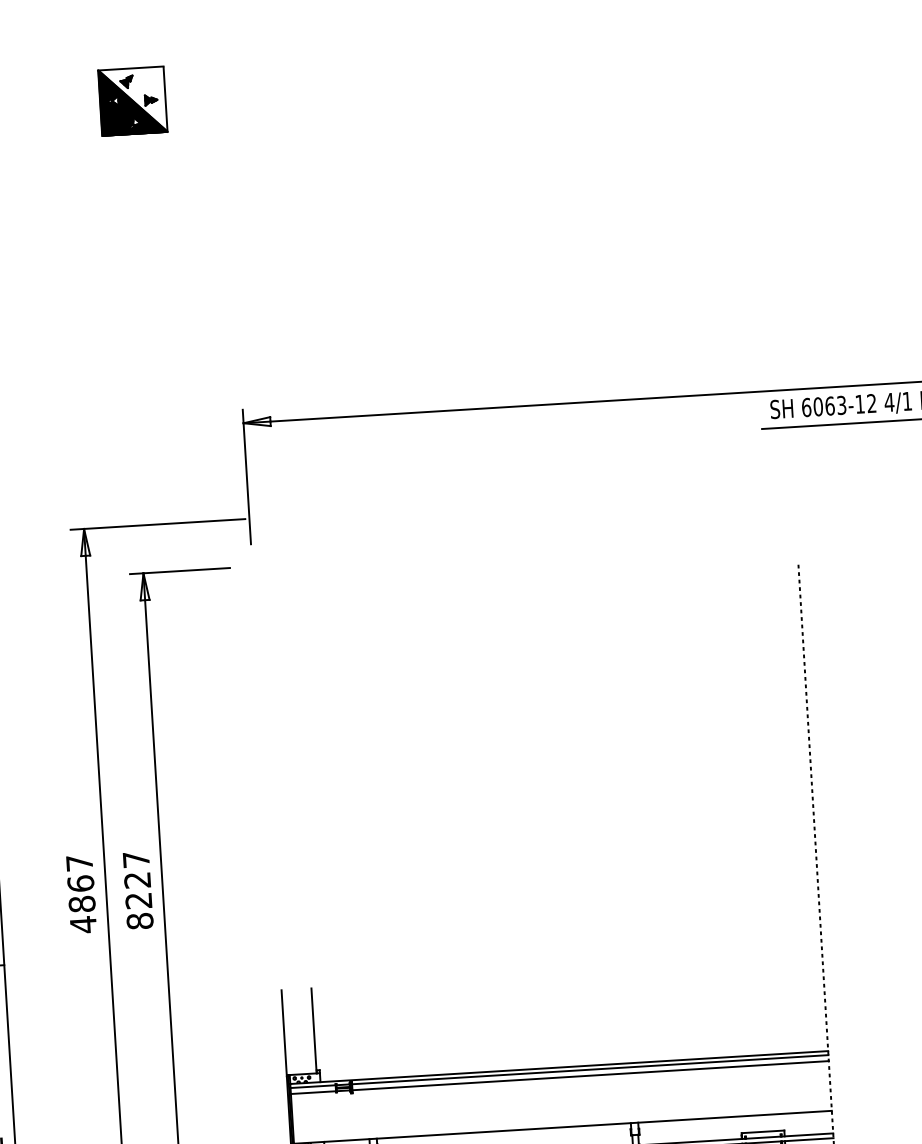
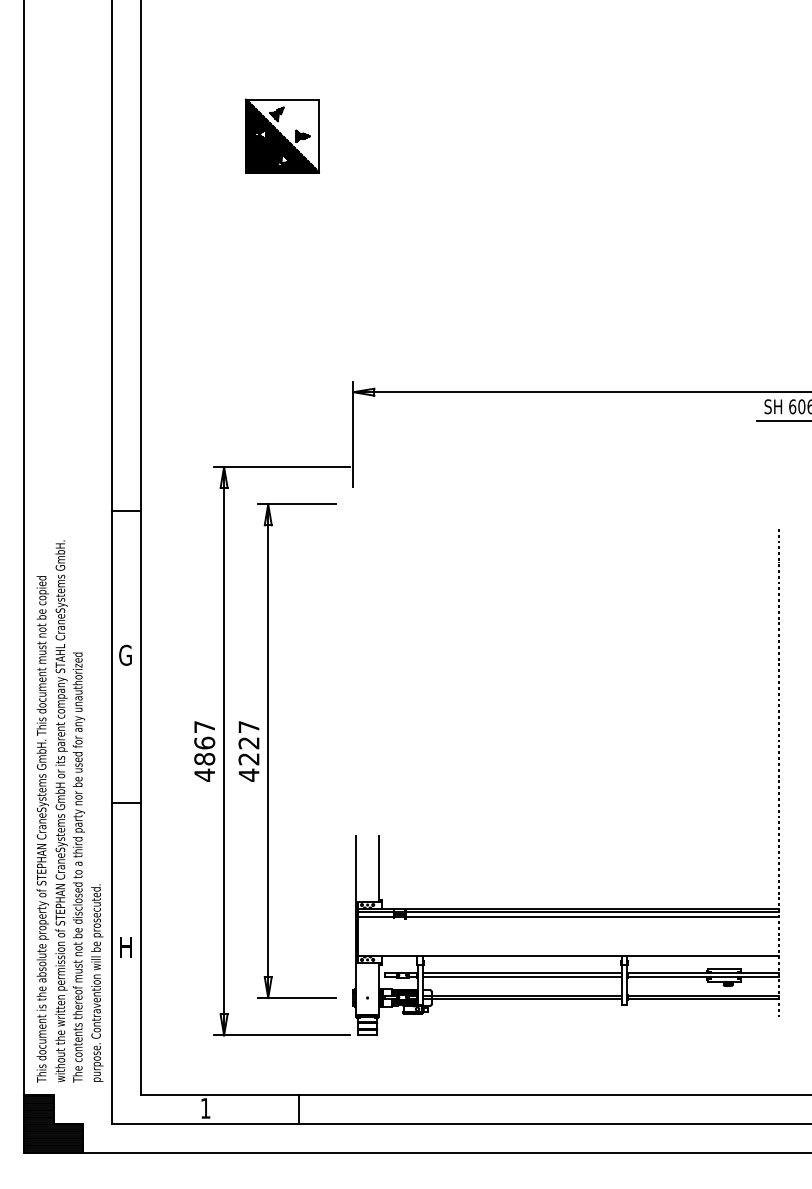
part: (132, 100) -> (282, 135), size x1.43
text: (139, 920) -> (248, 774), 8227 -> 4227

